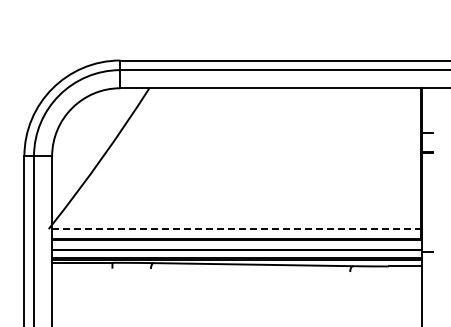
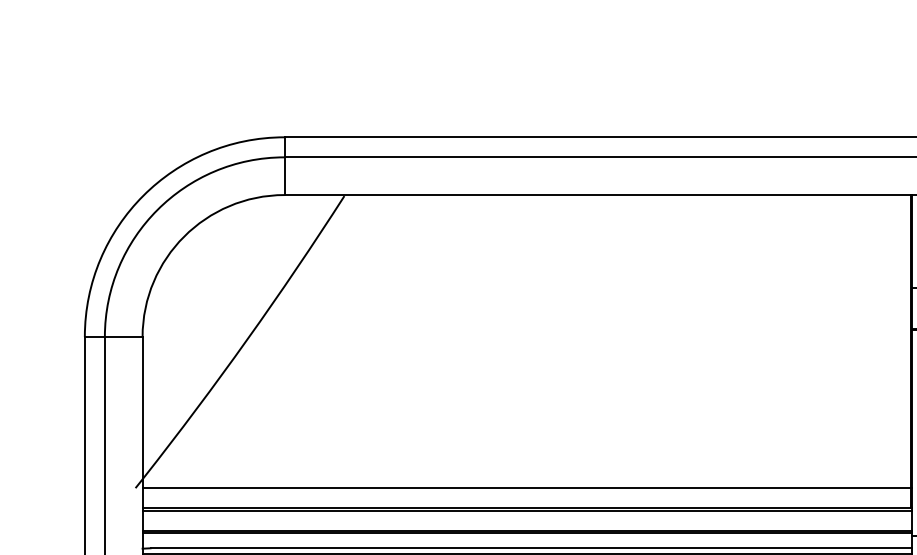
line: (236, 228) -> (526, 486), dashed -> solid

